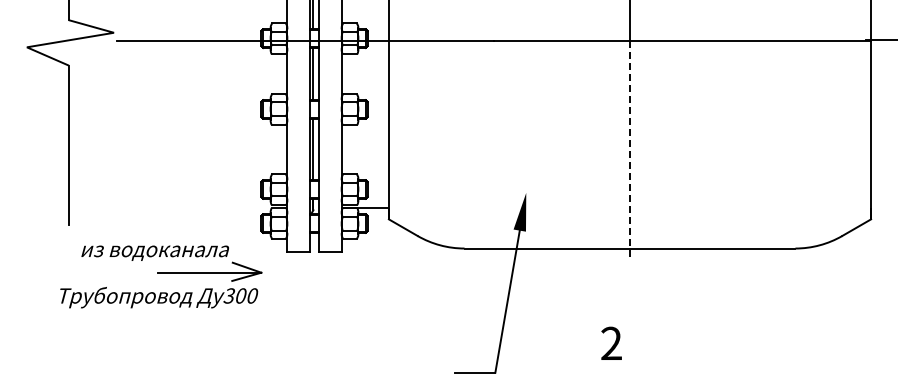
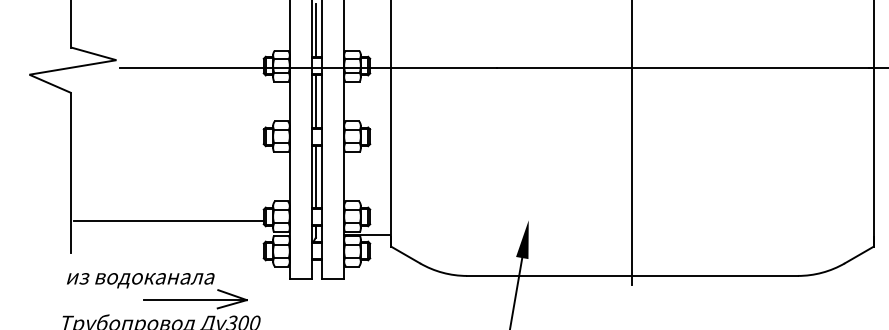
line: (630, 149) -> (632, 176), dashed -> solid
line: (166, 193) -> (168, 220), added
part: (172, 257) -> (157, 284), moved

